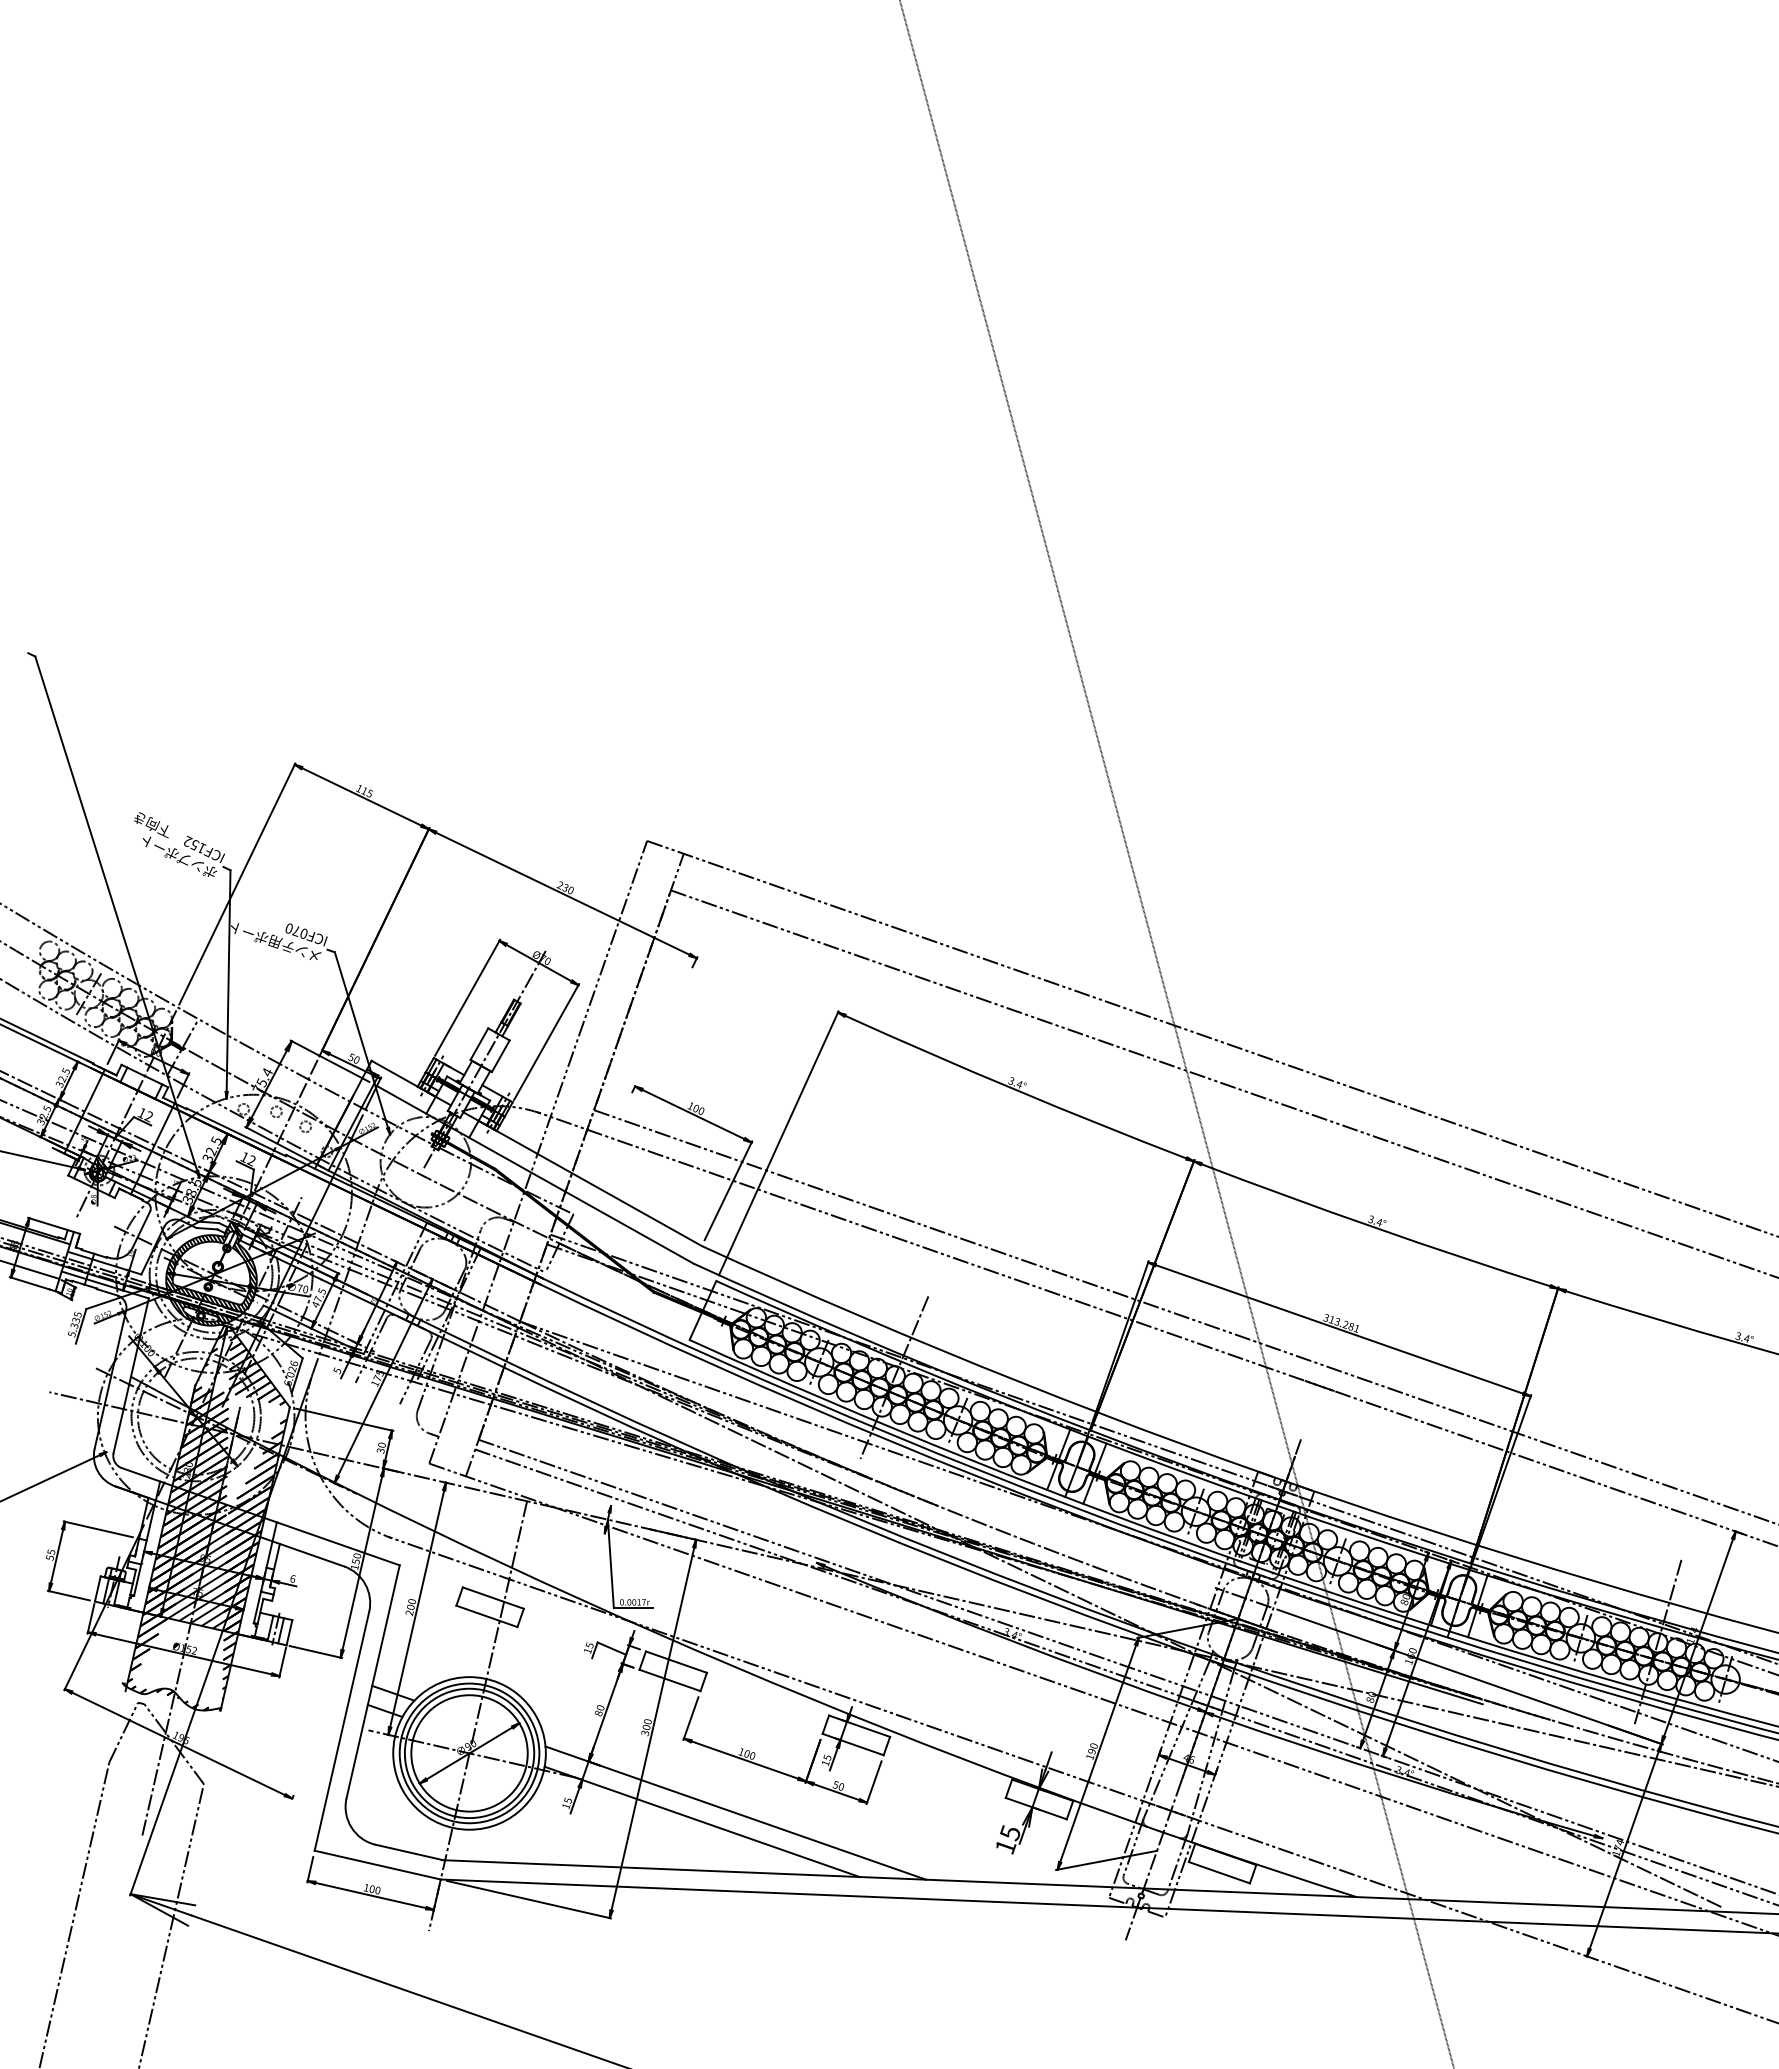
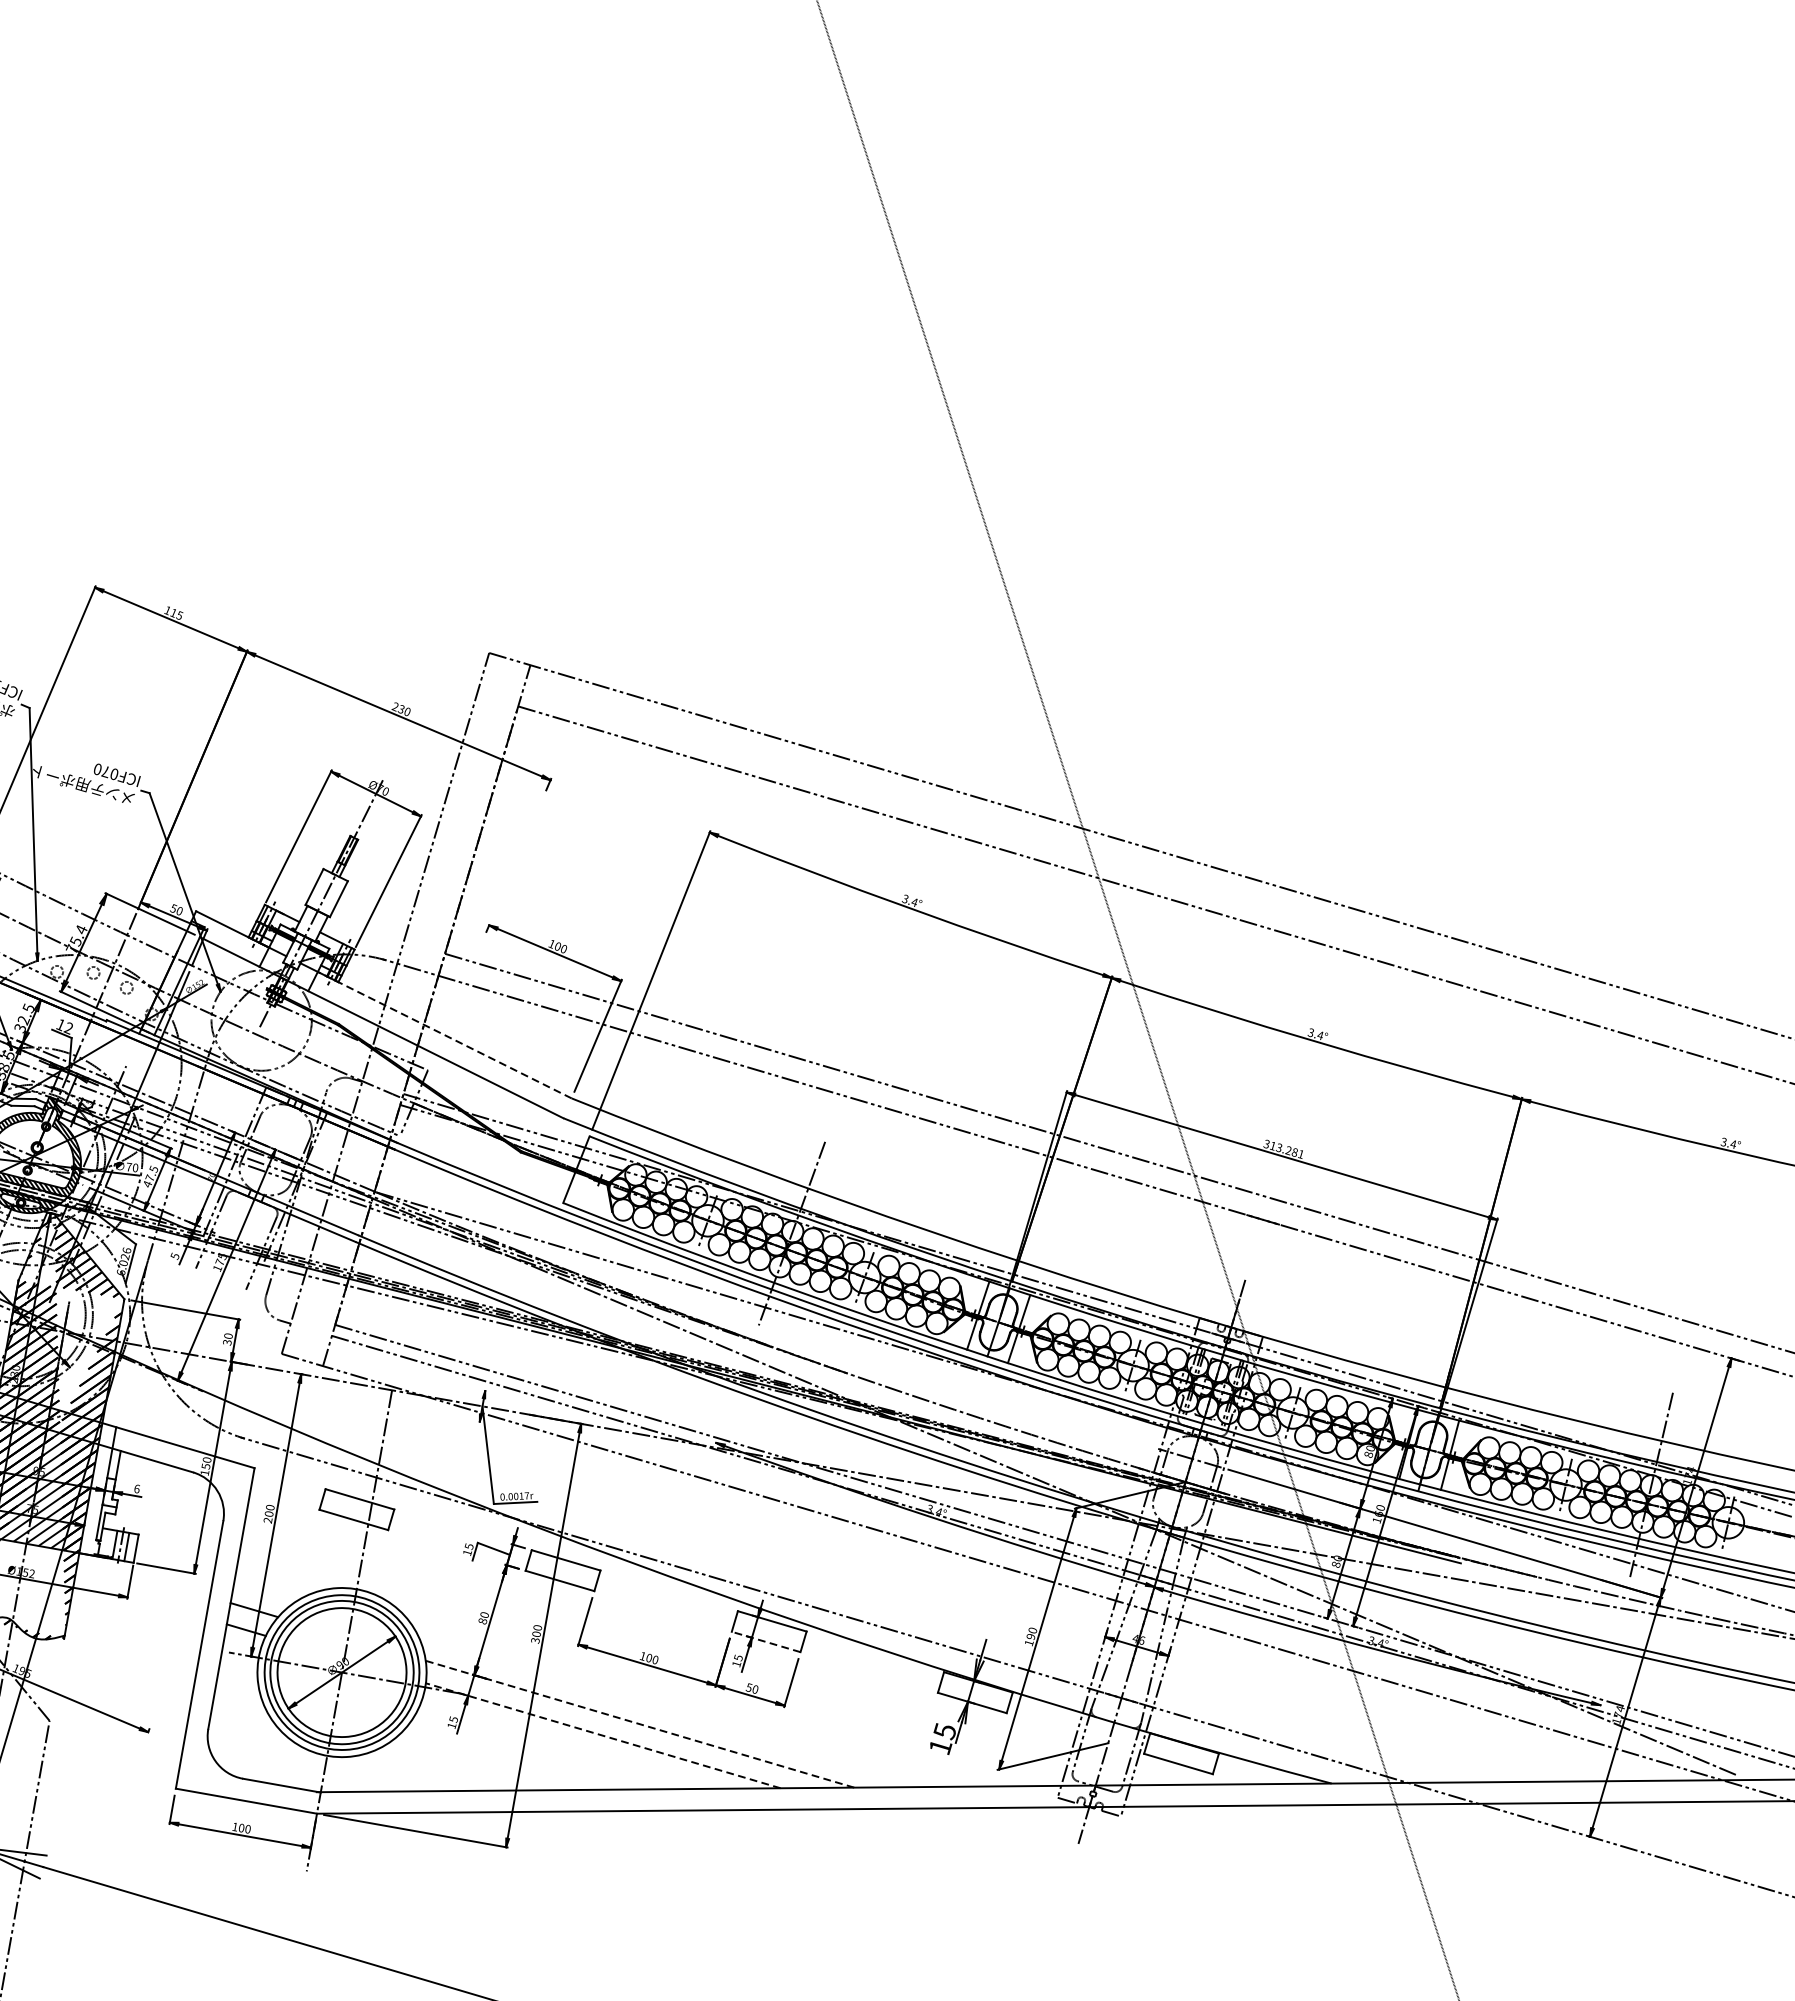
line: (590, 1183) -> (445, 1035), solid -> dashed
line: (852, 1744) -> (765, 1641), solid -> dashed
line: (735, 1813) -> (639, 1724), solid -> dashed
line: (702, 1821) -> (603, 1735), solid -> dashed

